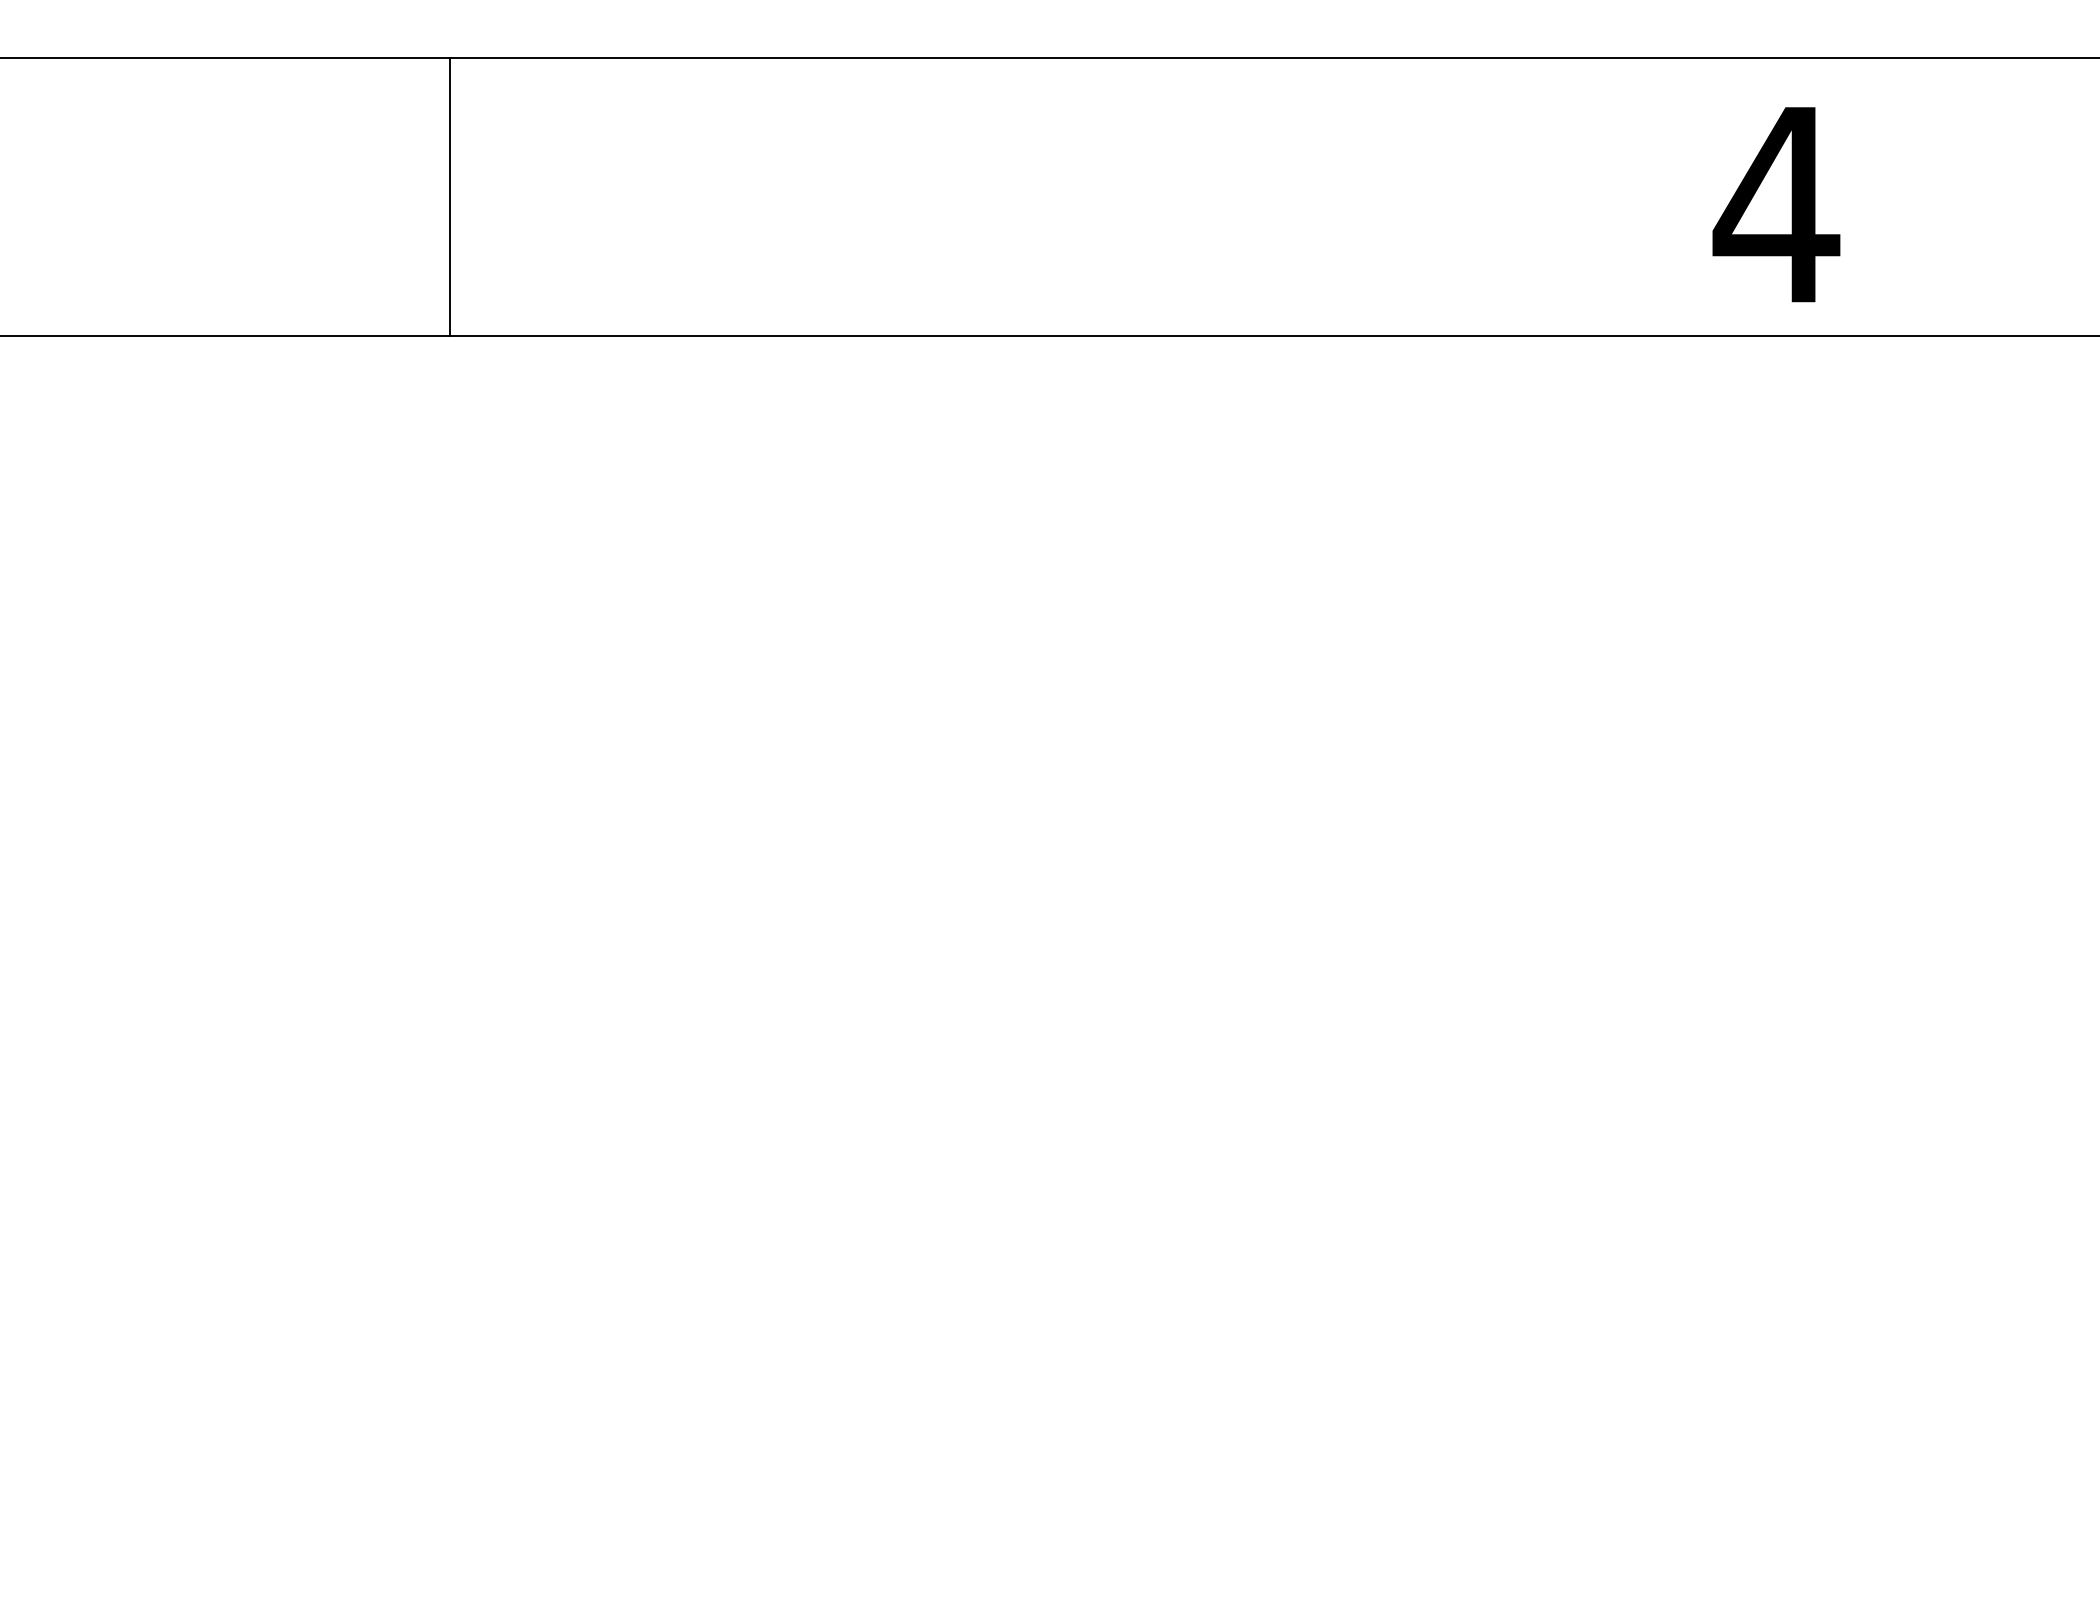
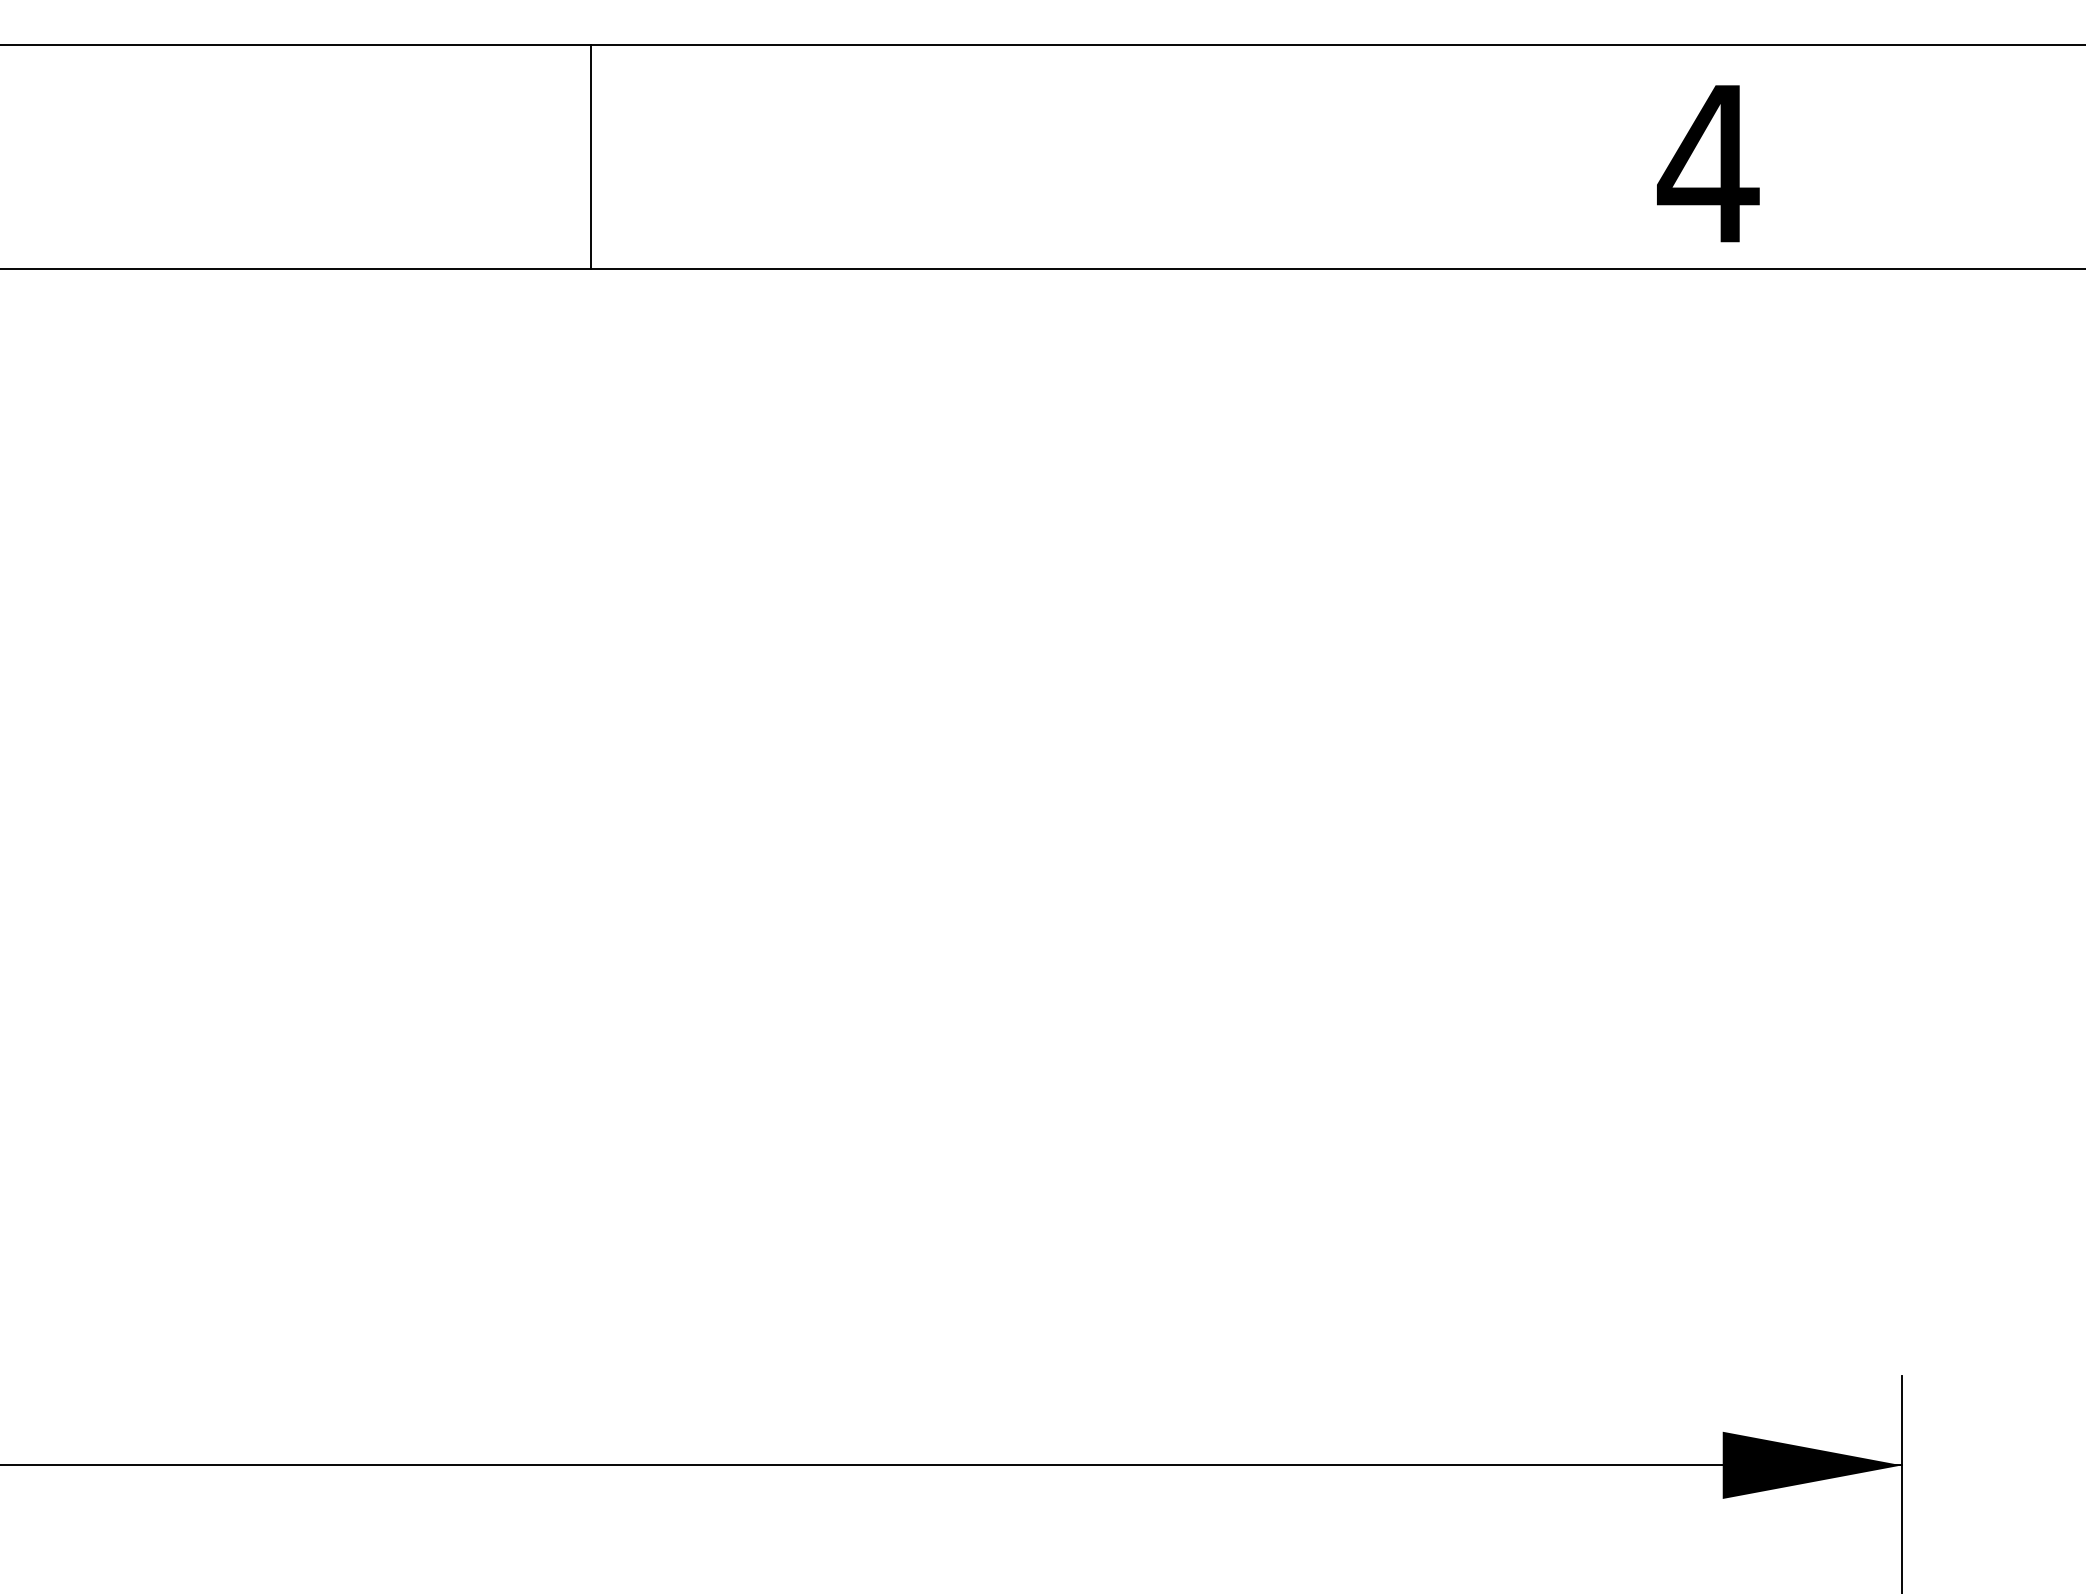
line: (449, 196) -> (590, 157), moved

